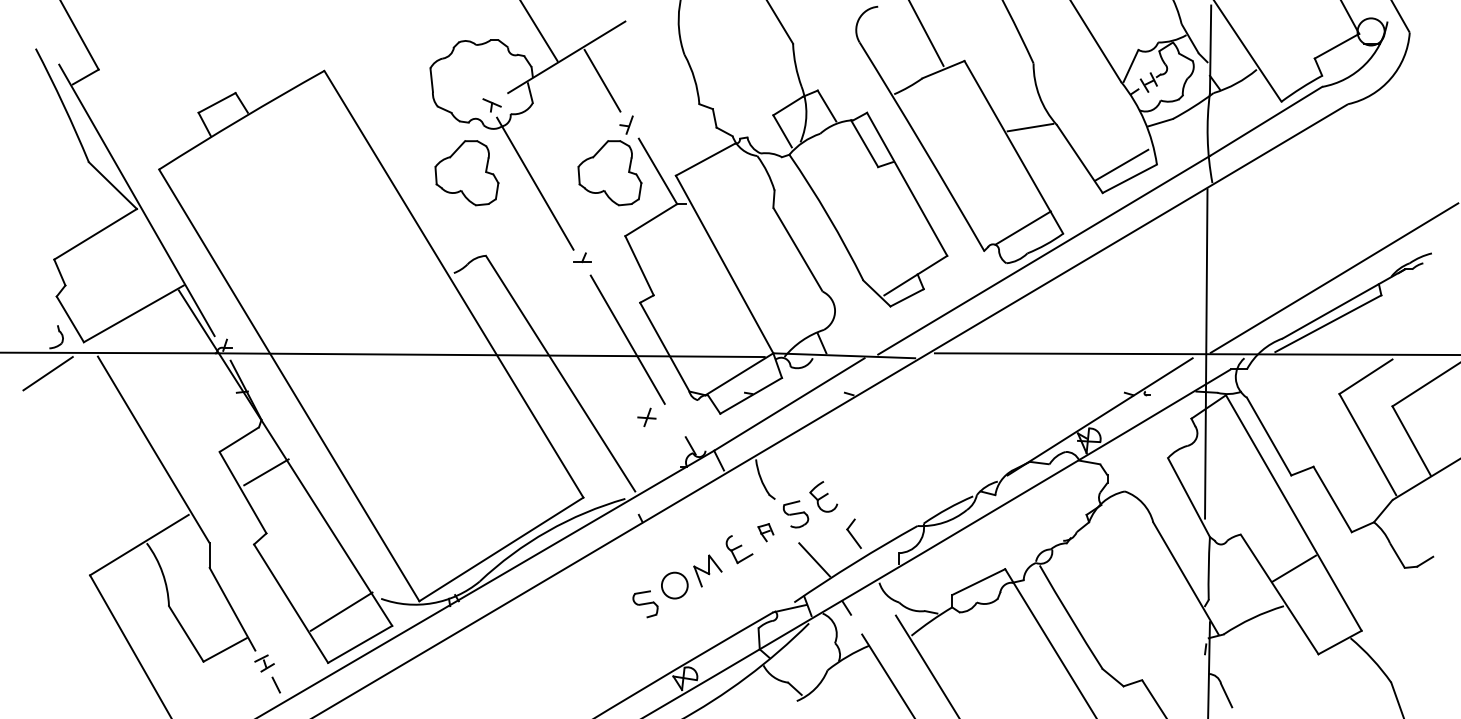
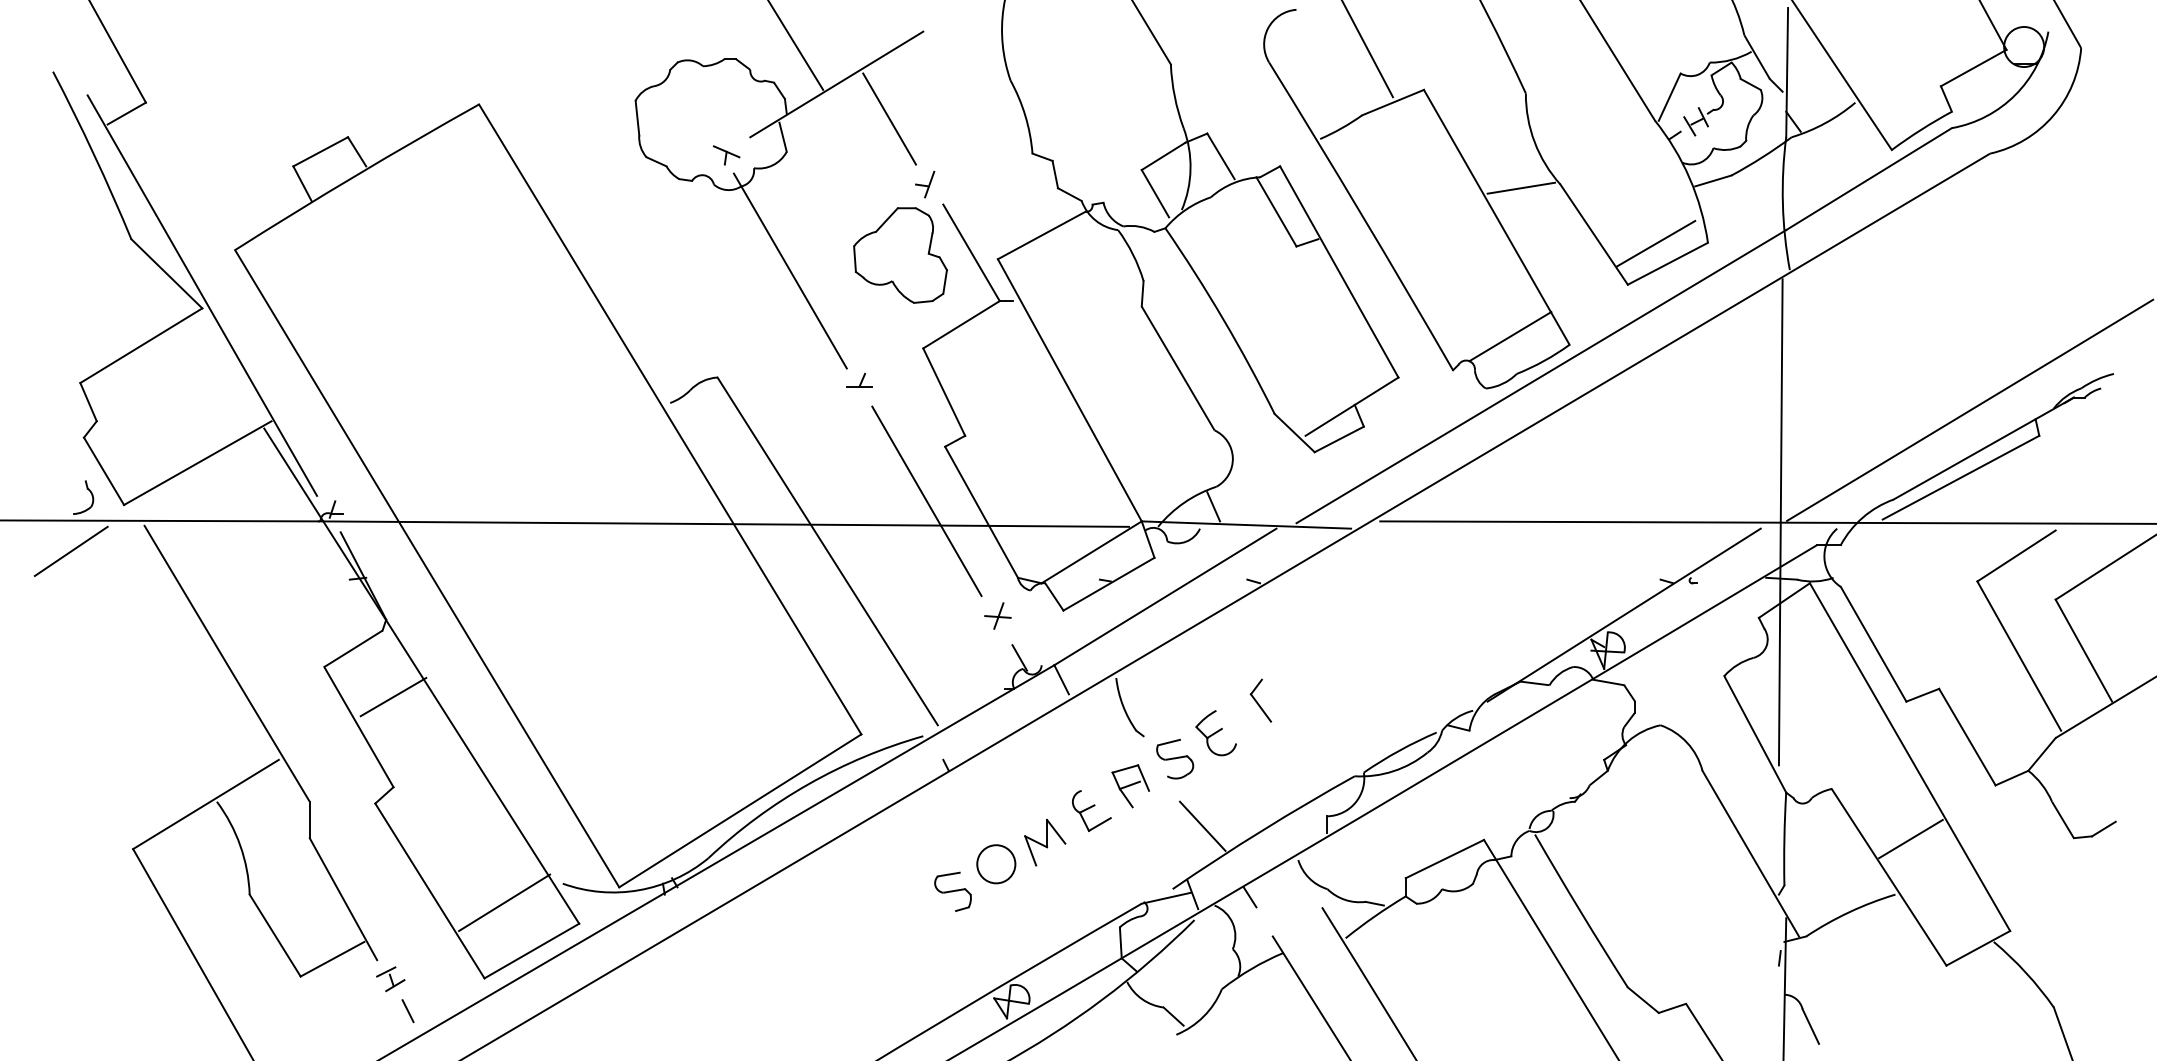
part: (466, 173) -> (688, 255), removed
part: (646, 417) -> (997, 616), moved
part: (765, 532) -> (1130, 785), size x1.67
part: (853, 533) -> (1260, 700), moved

